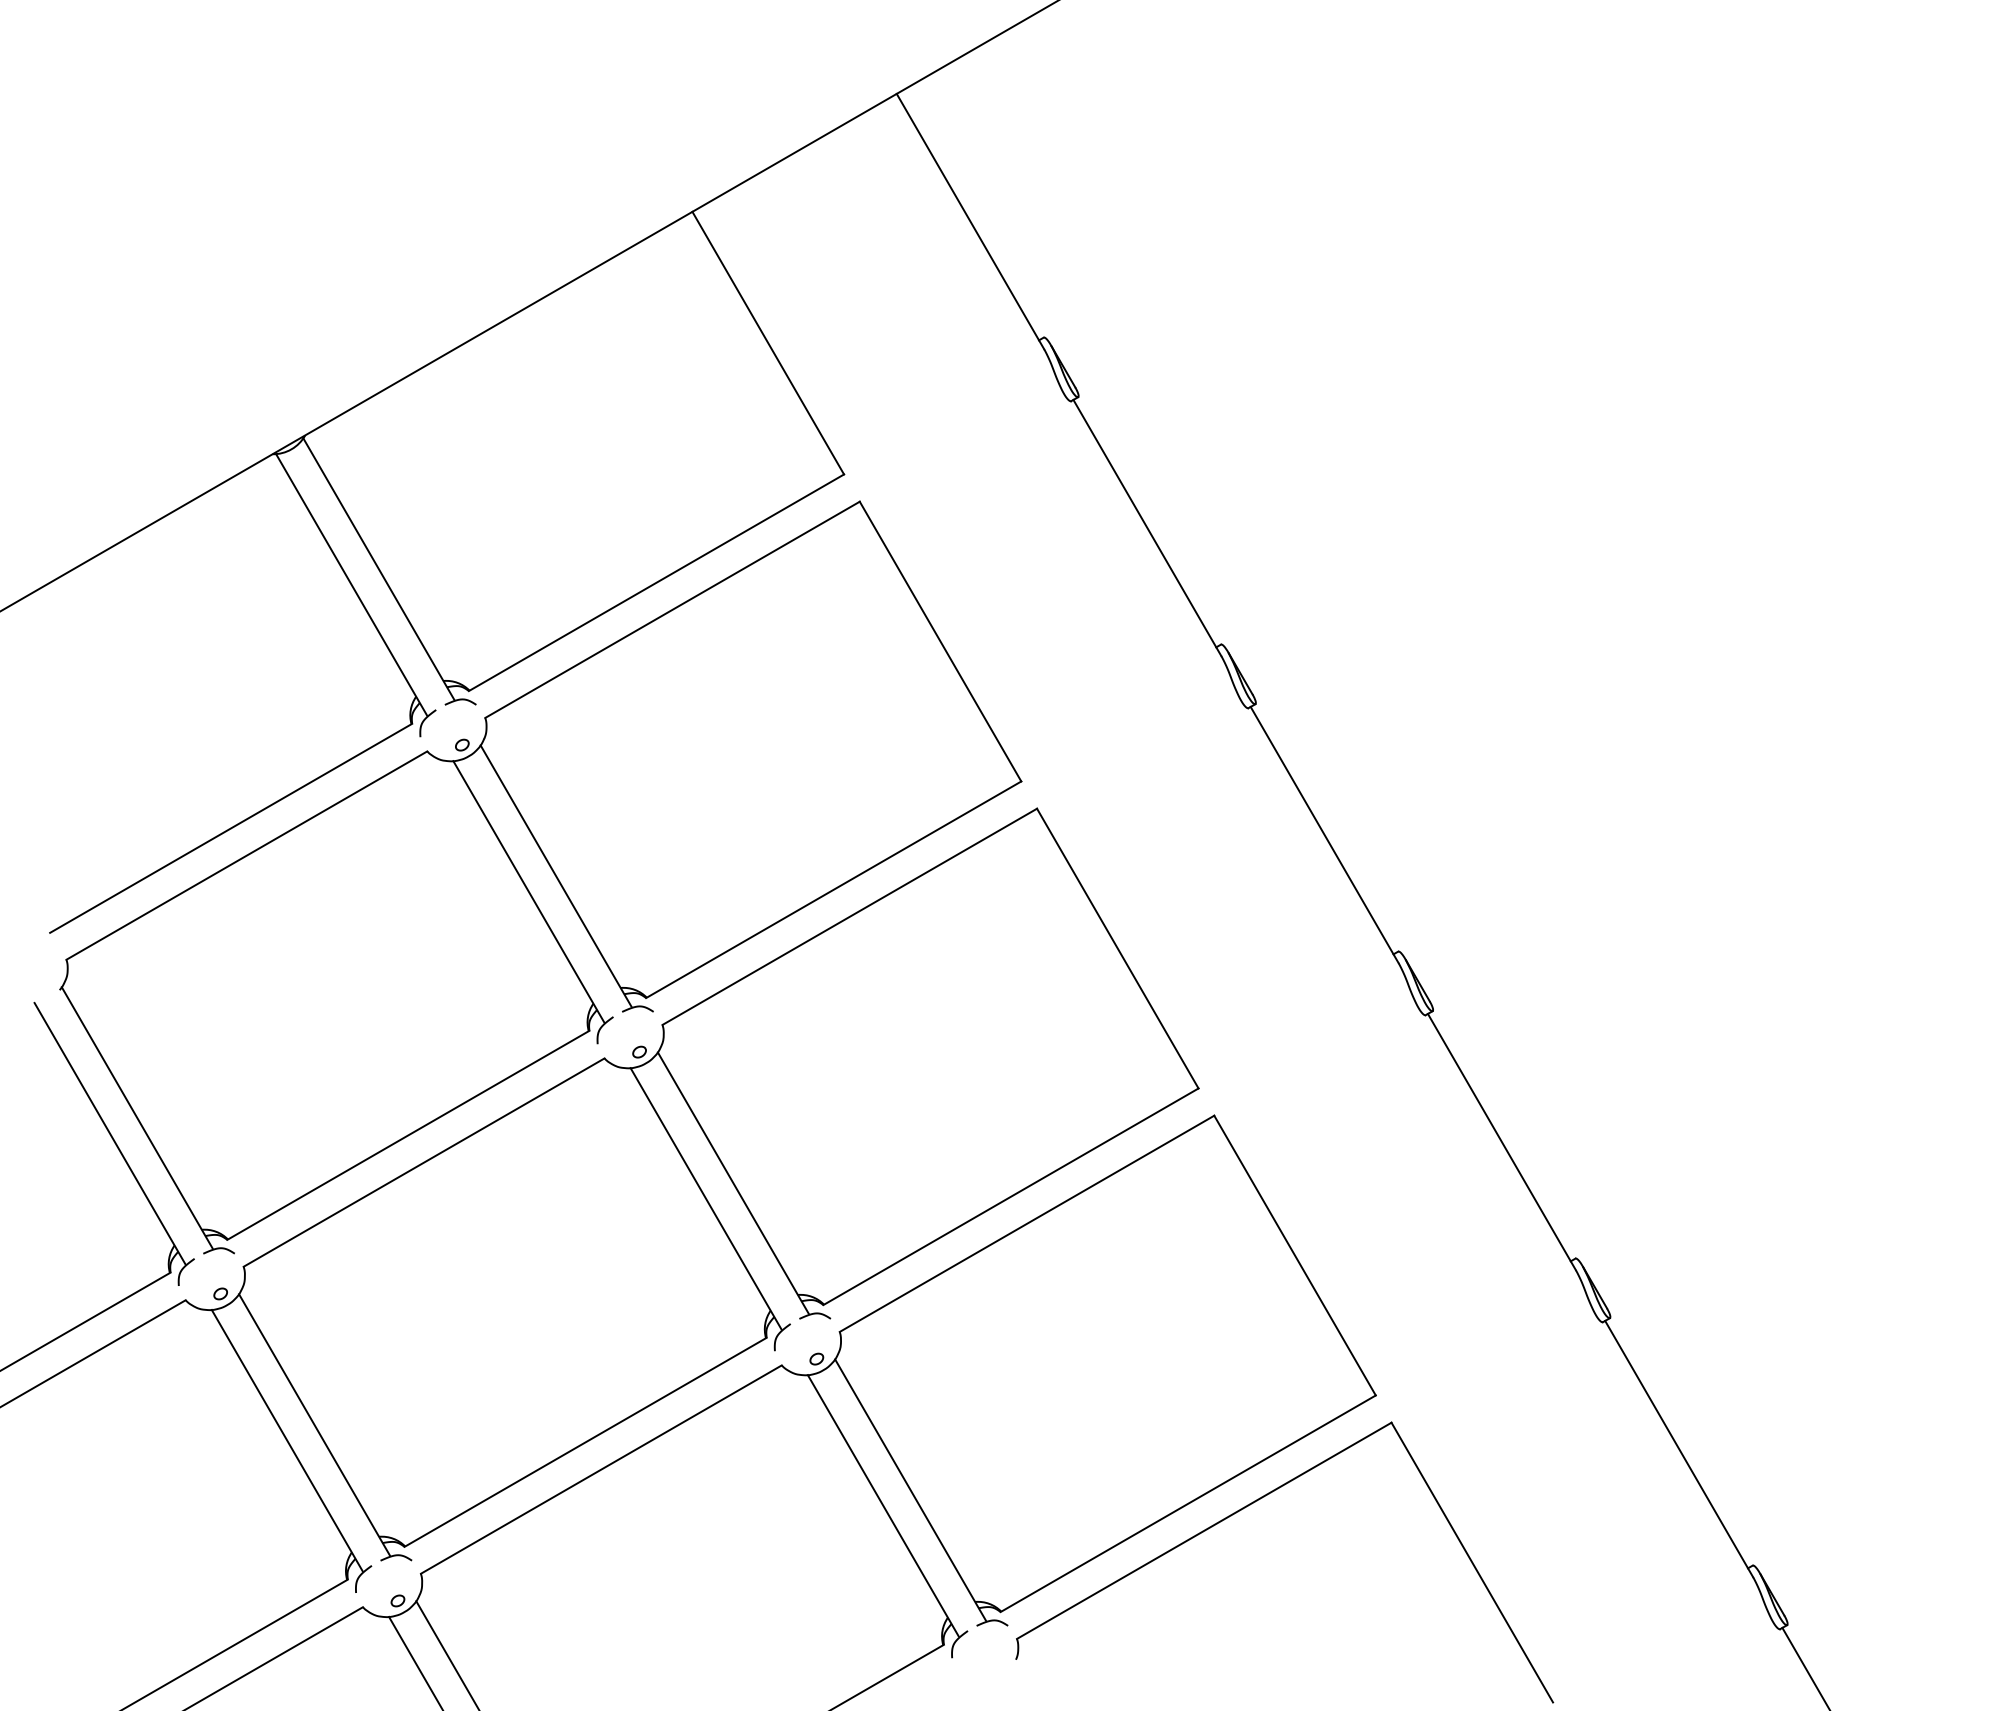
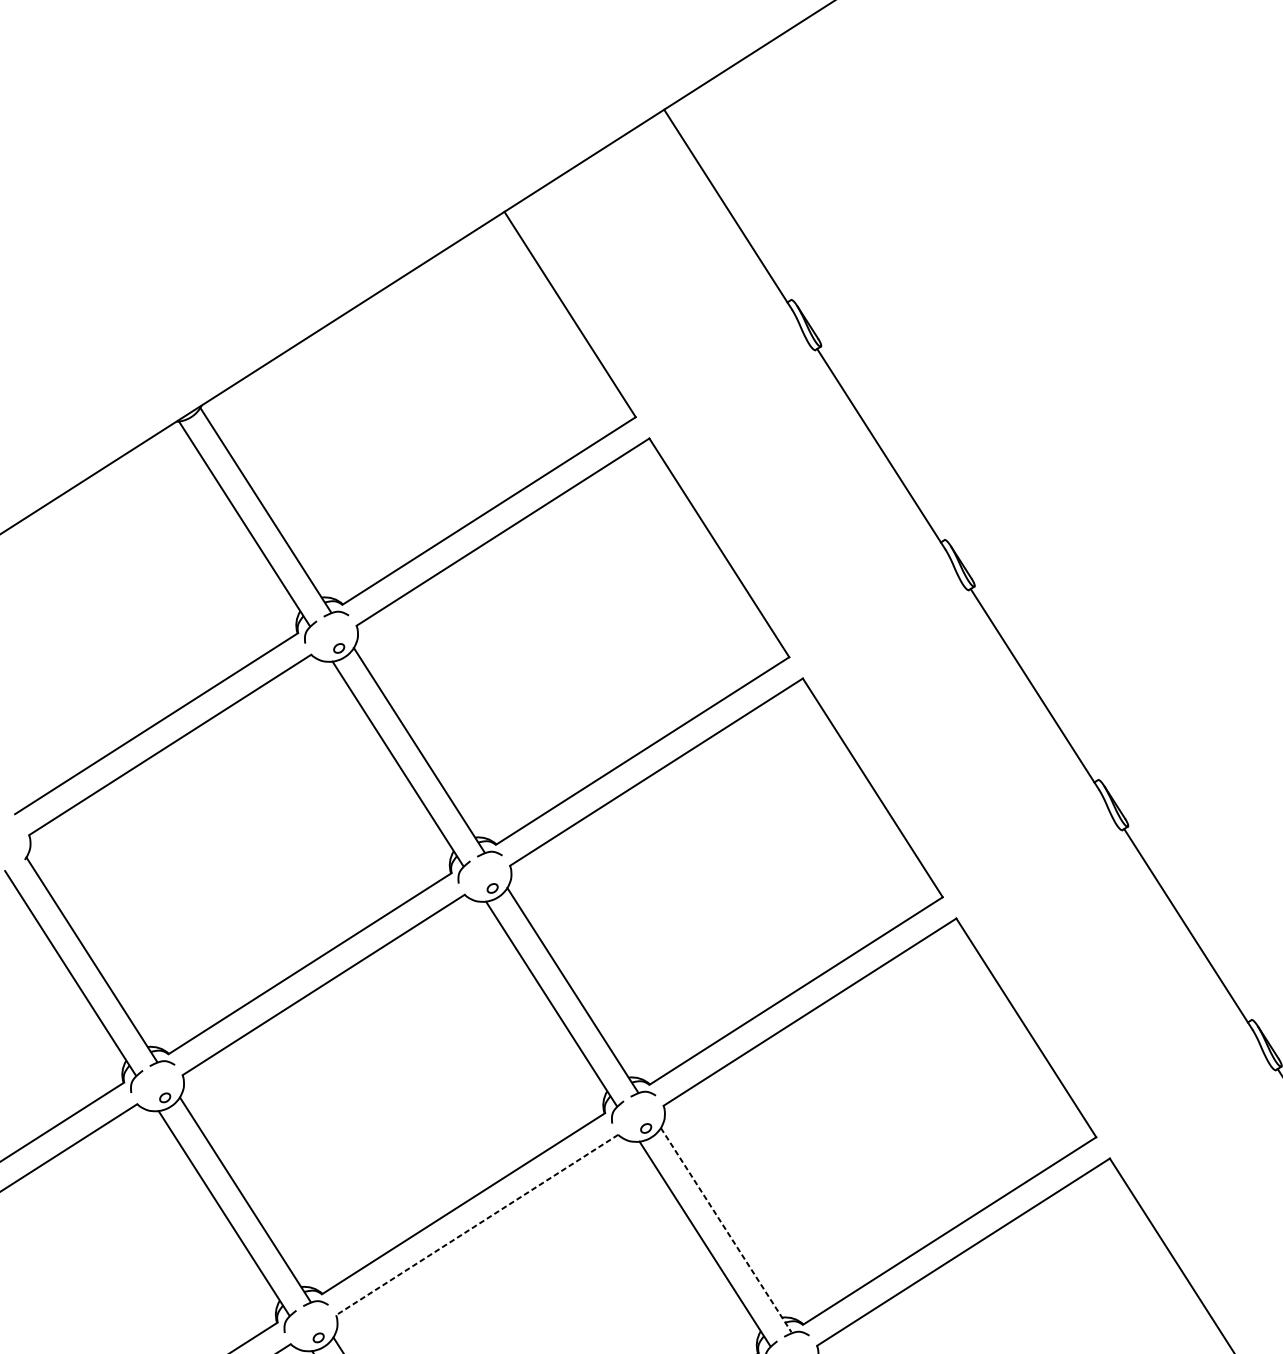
line: (600, 1469) -> (476, 1224), solid -> dashed
line: (910, 1489) -> (726, 1229), solid -> dashed

